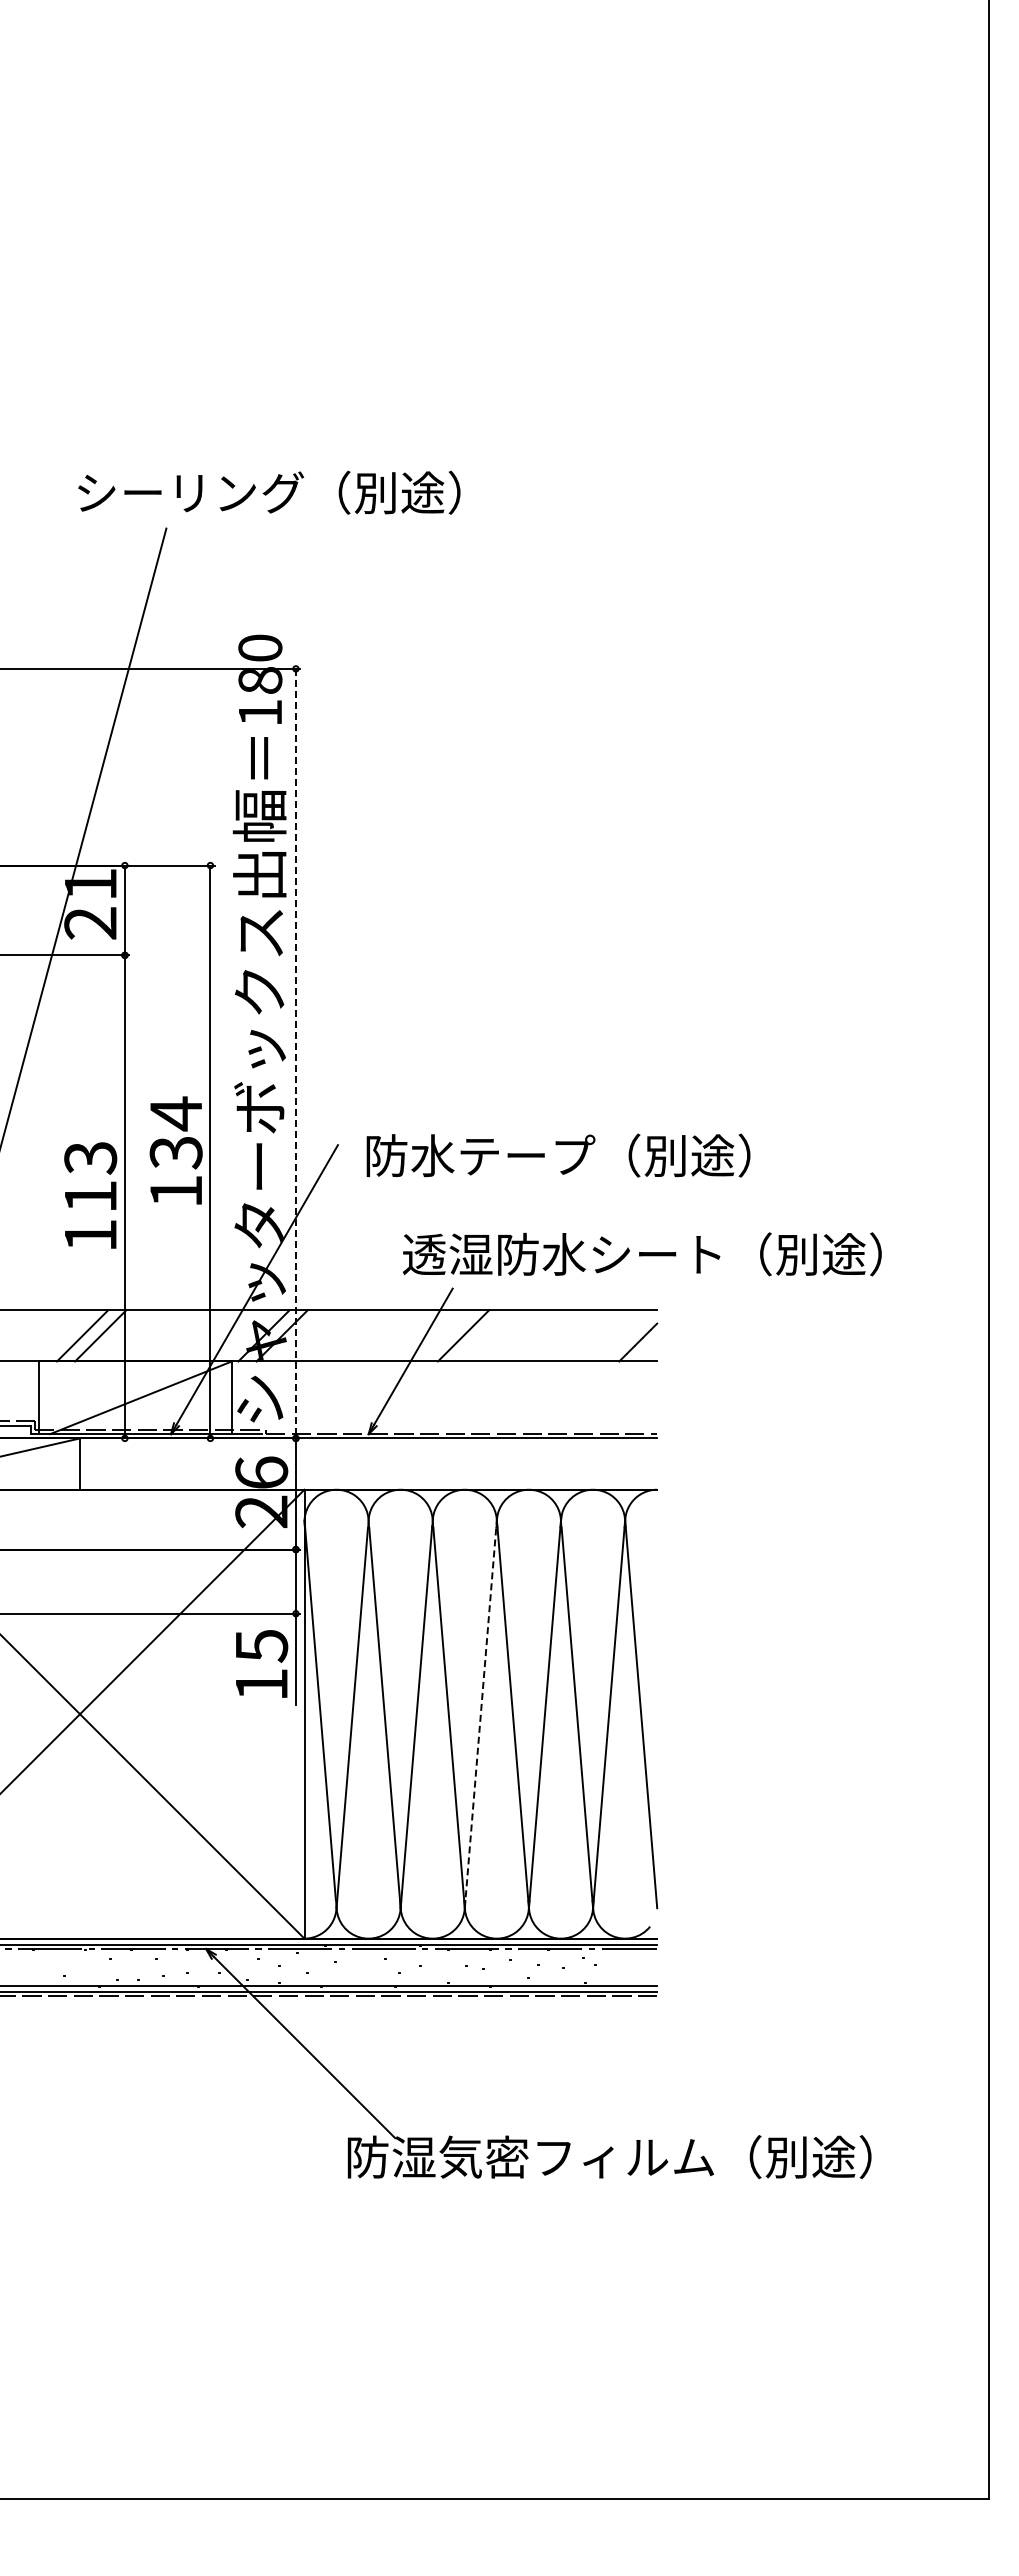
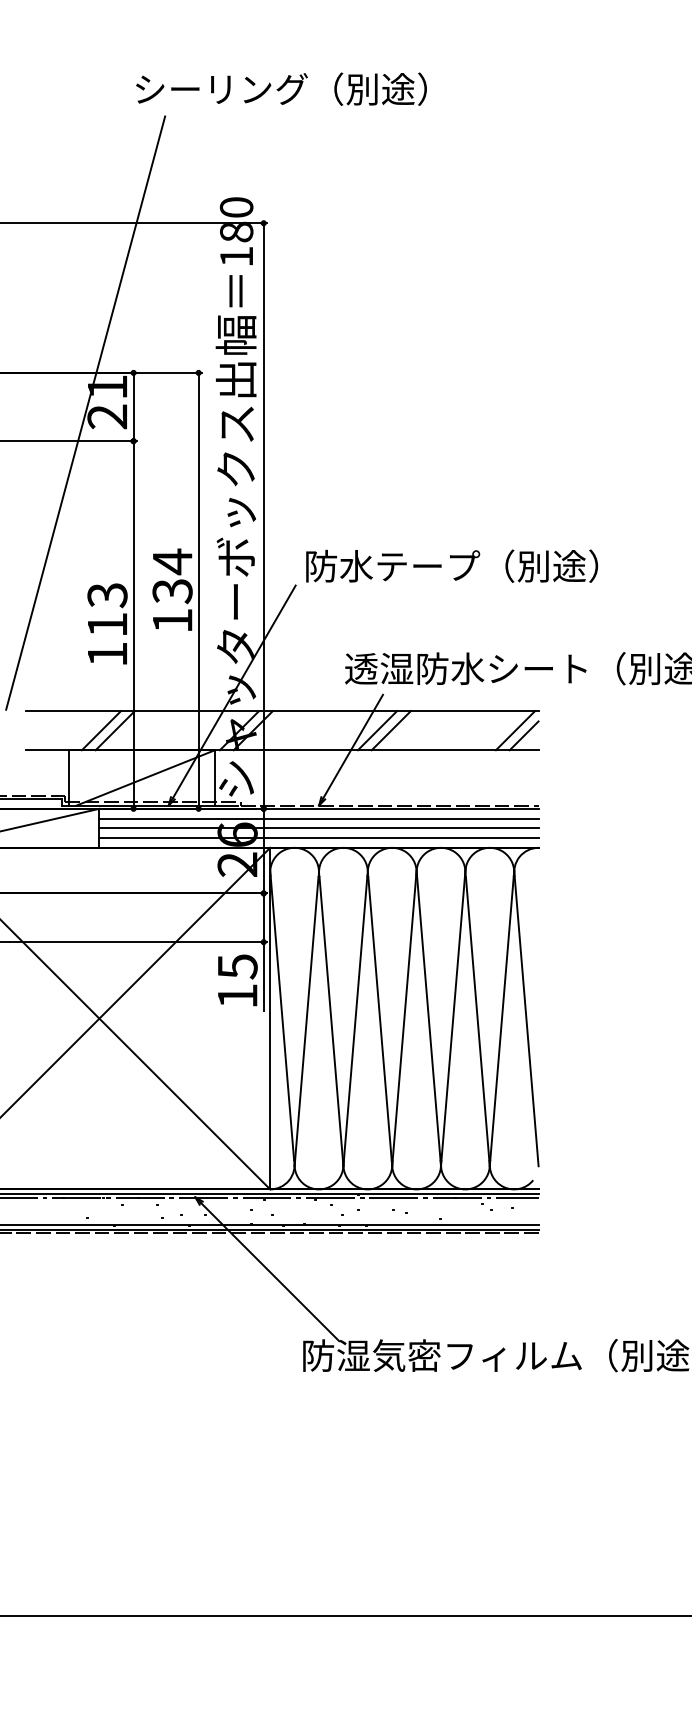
text: (269, 492) -> (281, 89), moved
line: (295, 1053) -> (263, 515), dashed -> solid
text: (558, 1155) -> (452, 566), moved
line: (445, 1335) -> (377, 730), added
line: (626, 1335) -> (515, 730), added
line: (368, 1451) -> (318, 818), added
line: (368, 1464) -> (318, 828), added
line: (368, 1476) -> (318, 837), added
line: (480, 1714) -> (404, 1018), dashed -> solid

